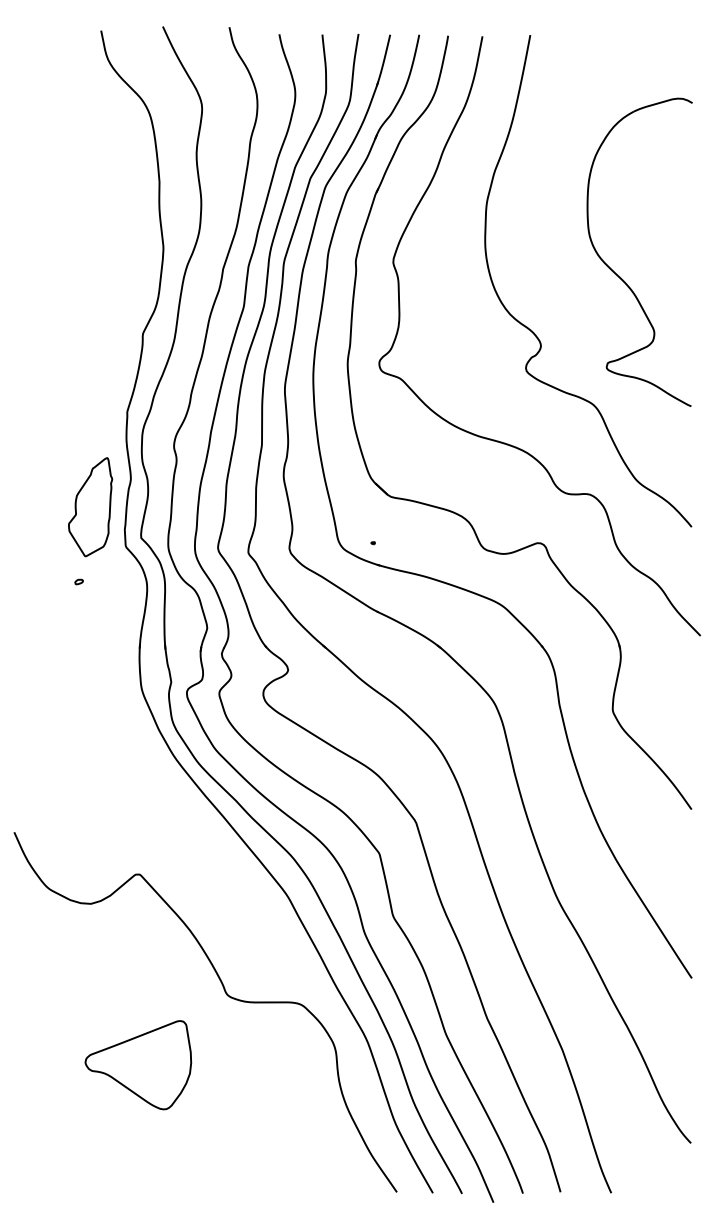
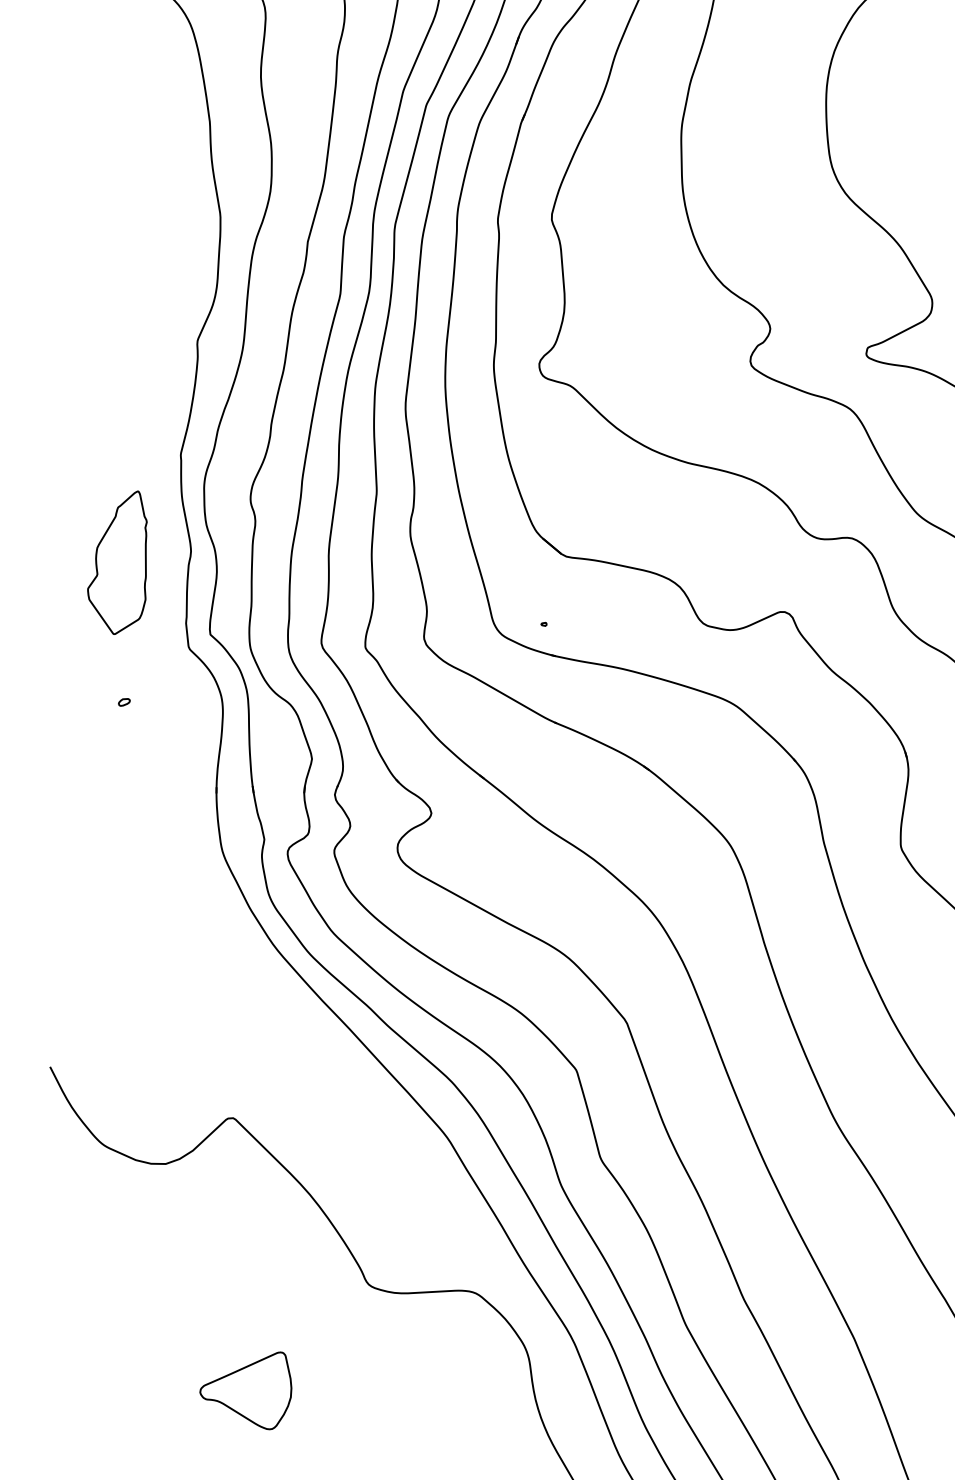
part: (90, 507) -> (117, 563), moved
part: (138, 1065) -> (246, 1392), size x0.6

